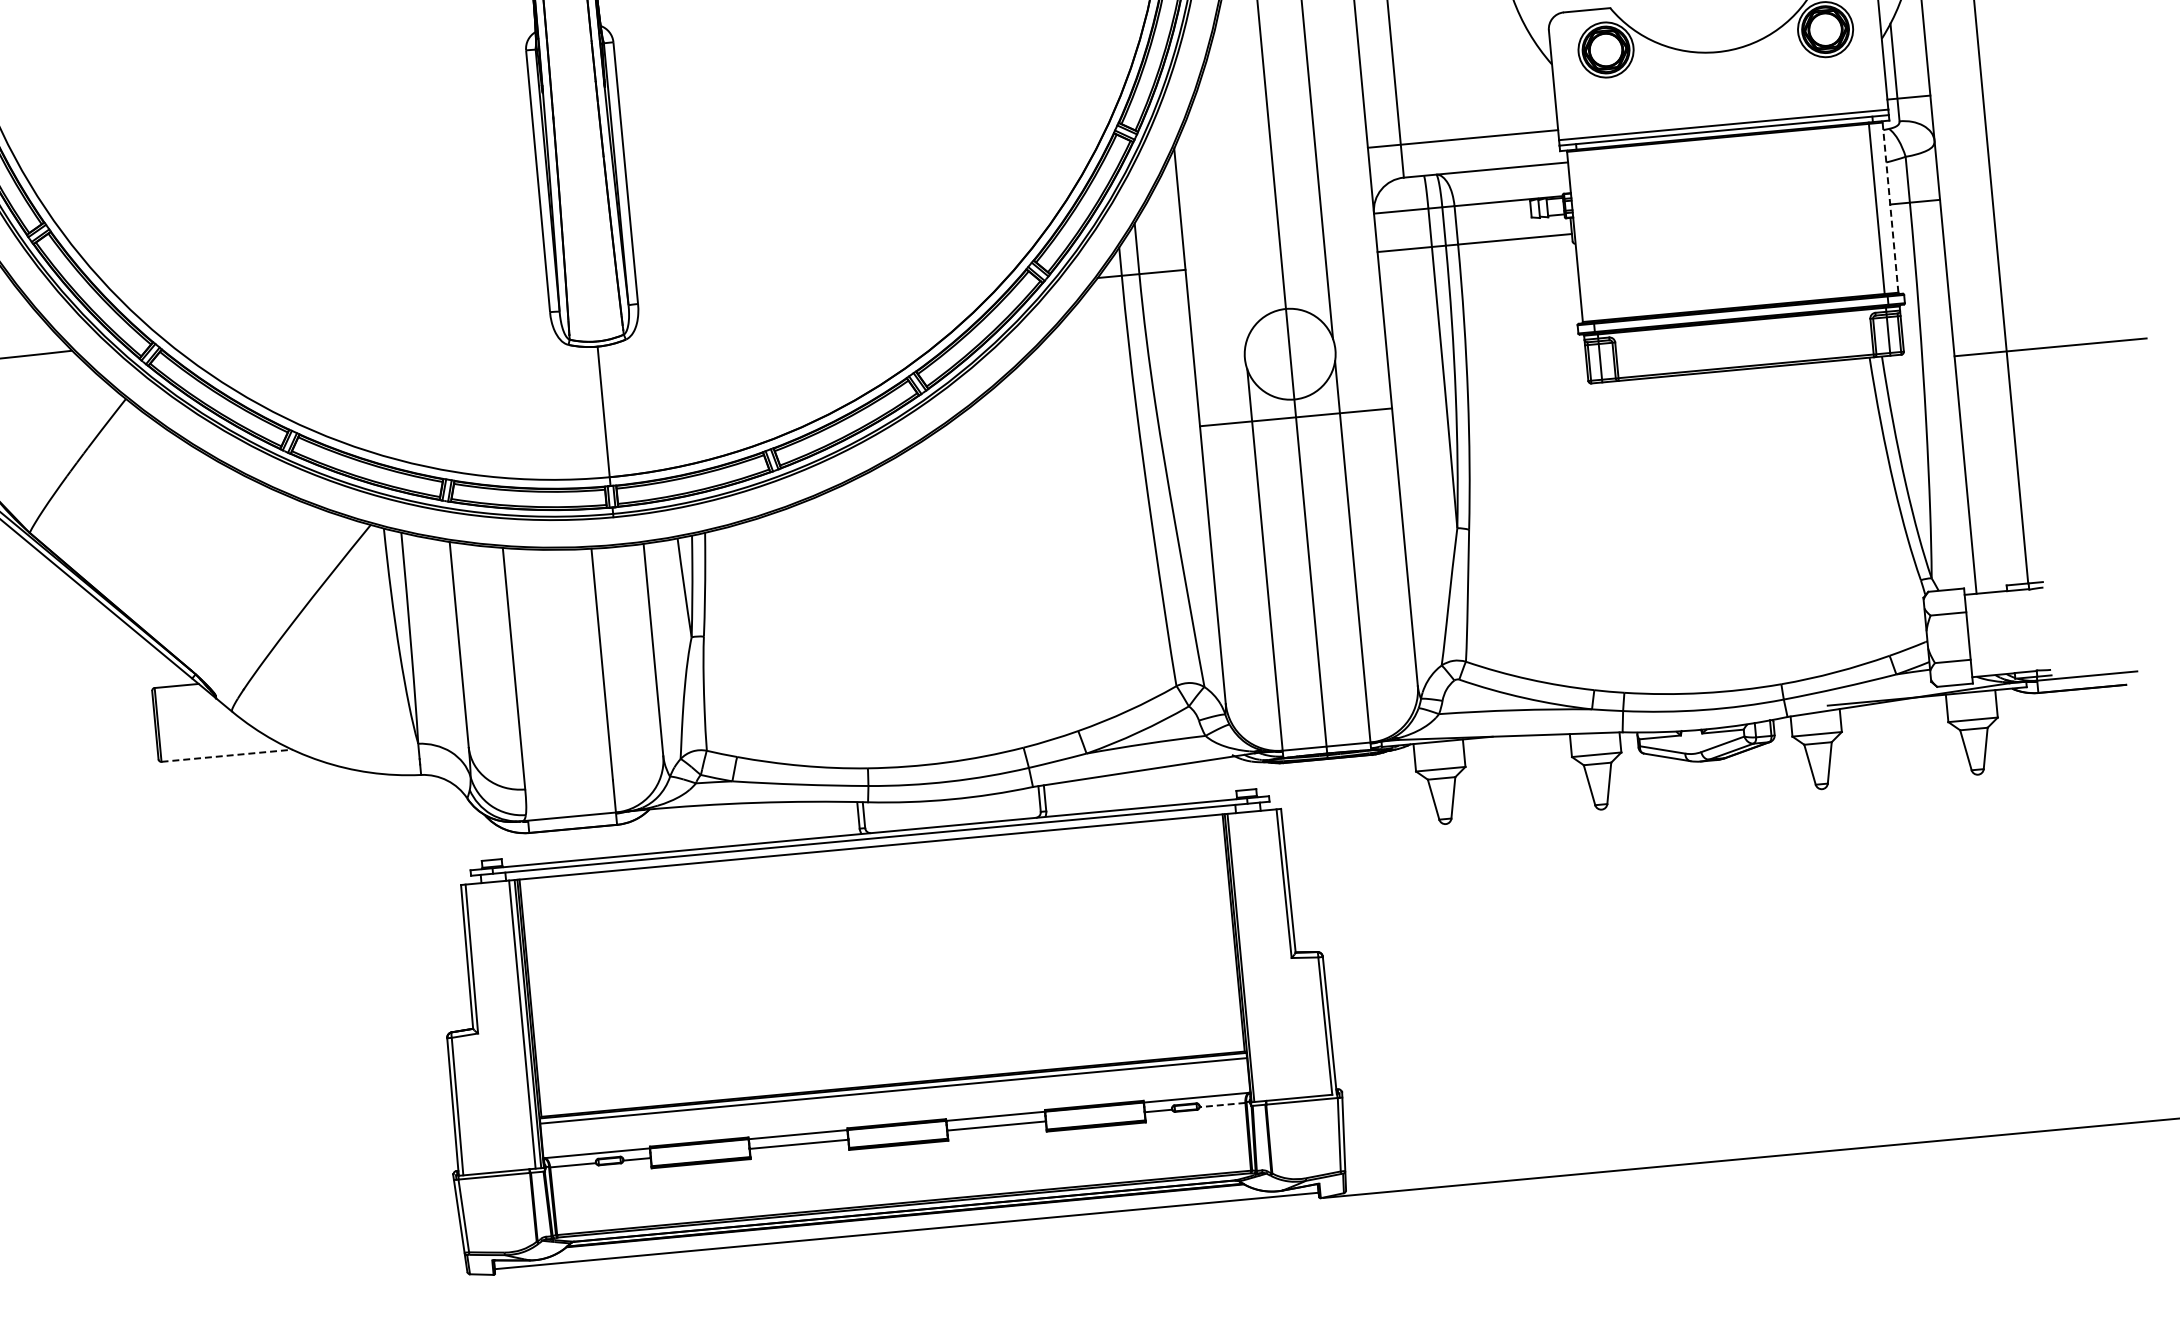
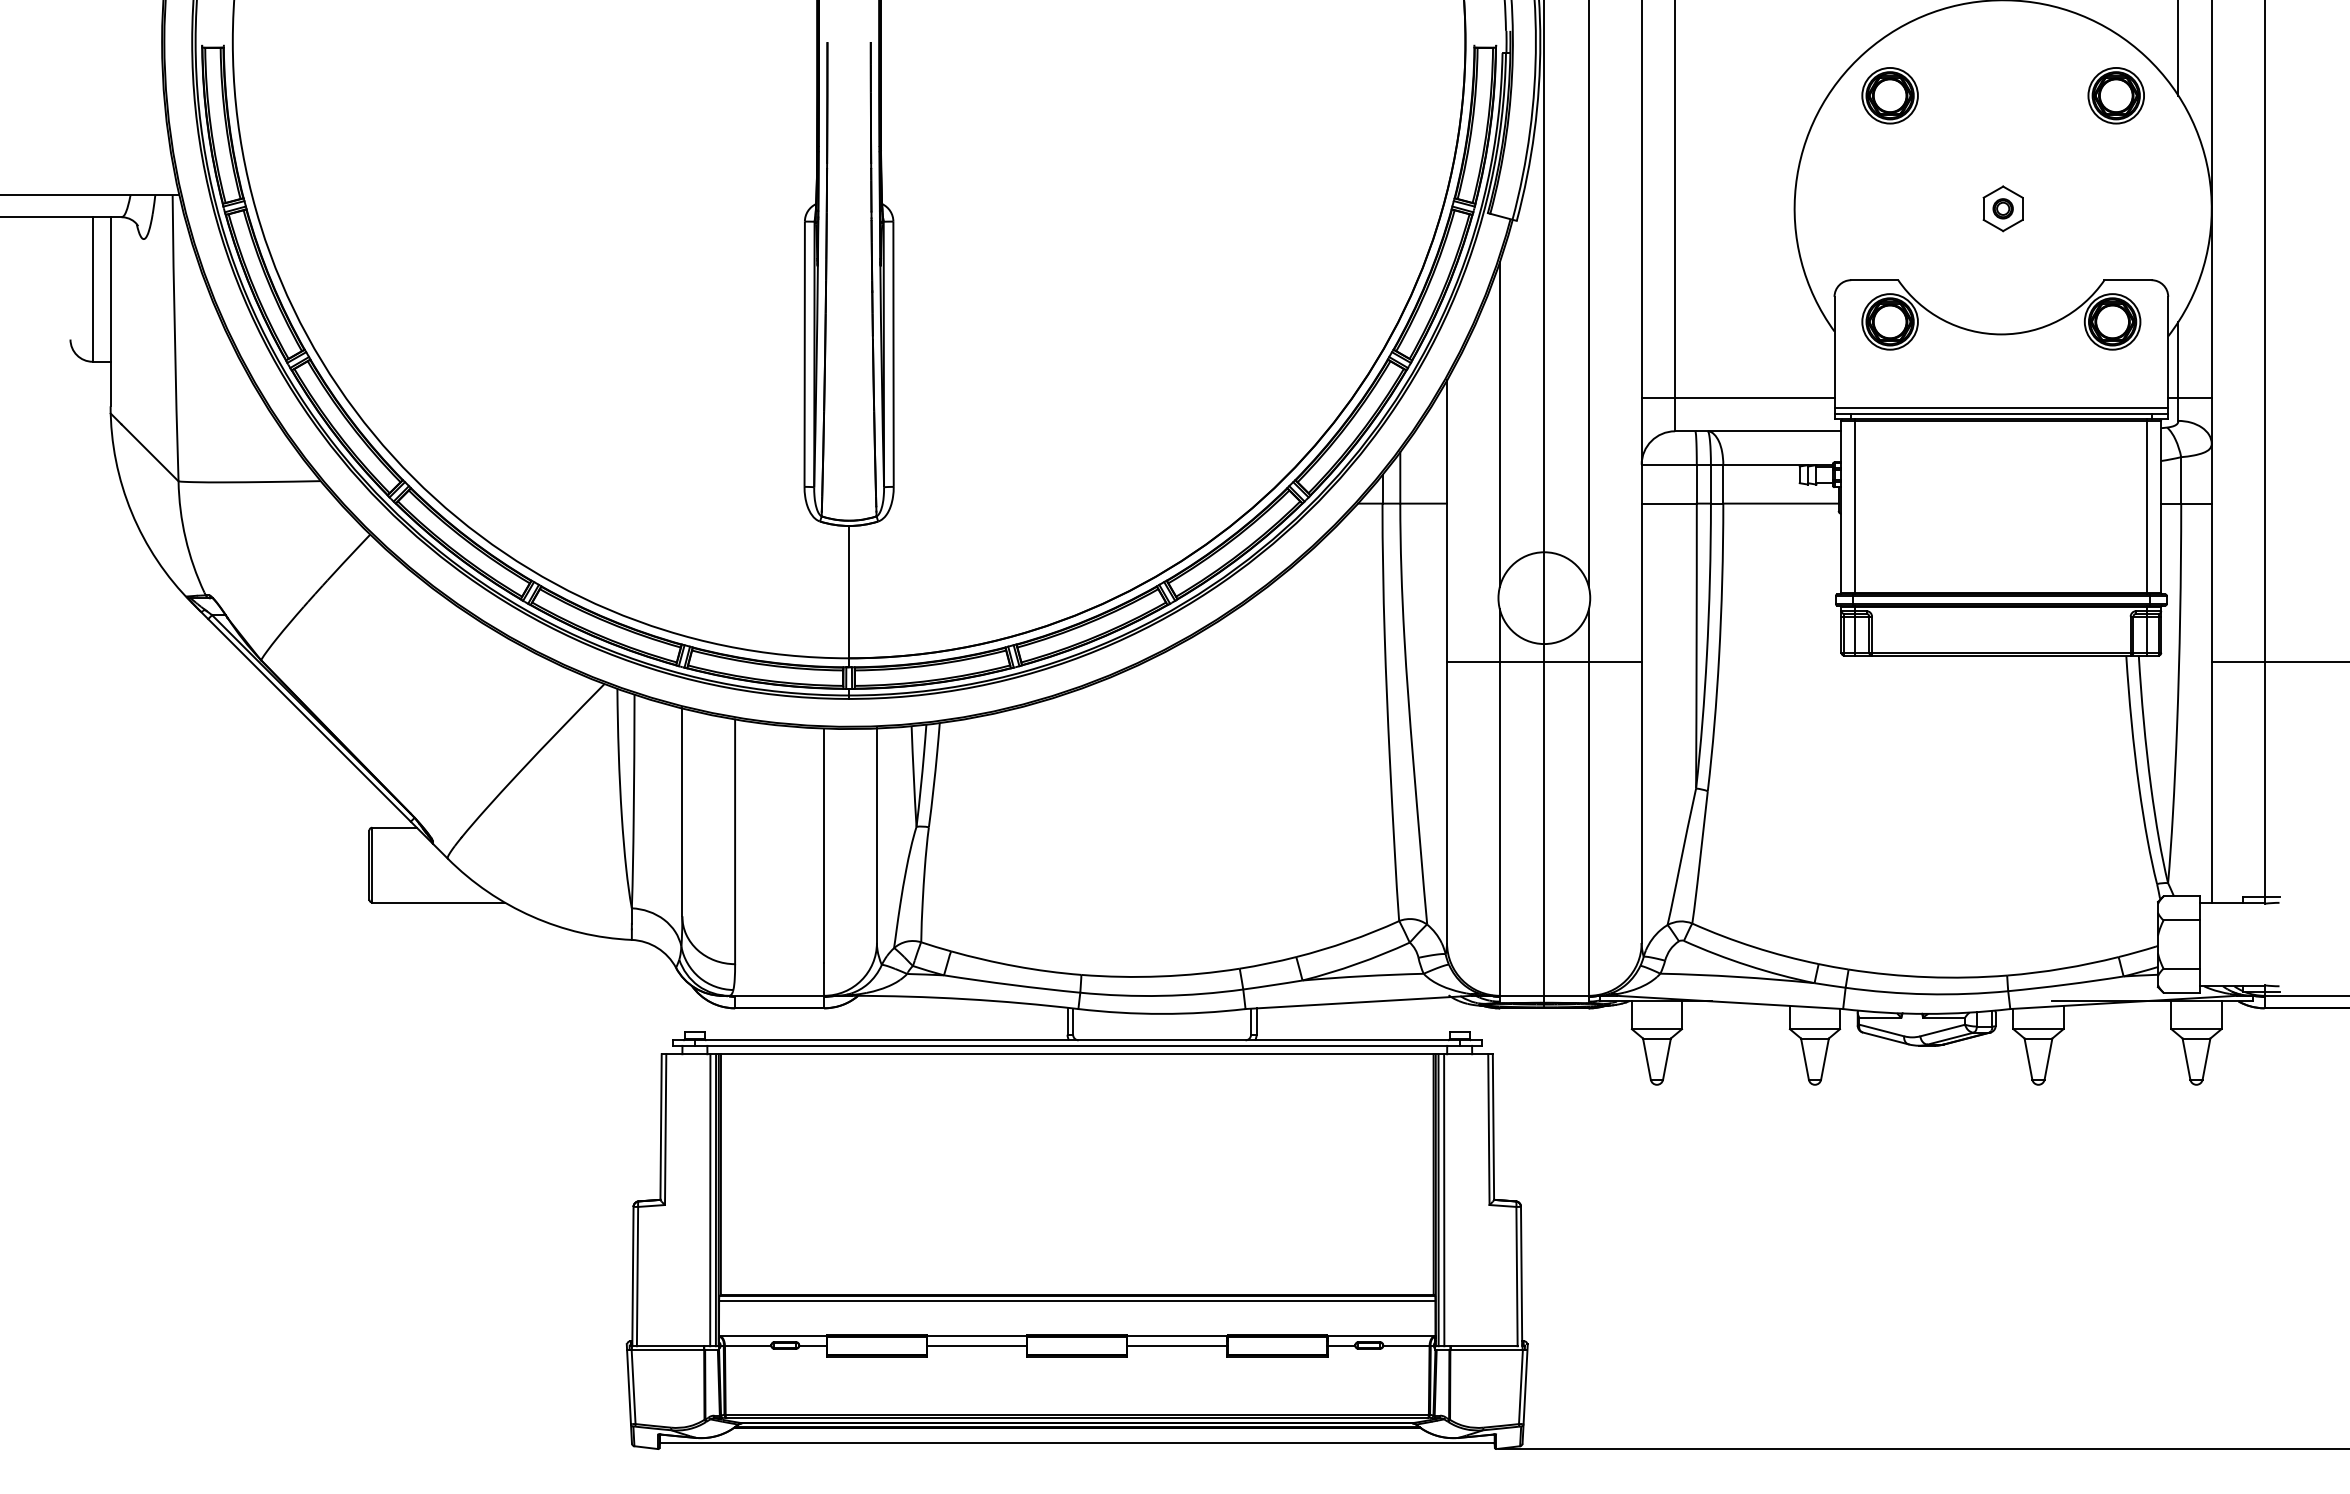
line: (1230, 187) -> (1499, 424), added
line: (1890, 207) -> (2161, 506), dashed -> solid
line: (1588, 235) -> (1855, 506), added
line: (227, 755) -> (439, 902), dashed -> solid
line: (1246, 957) -> (1444, 1200), added
line: (1221, 1105) -> (1405, 1346), dashed -> solid

